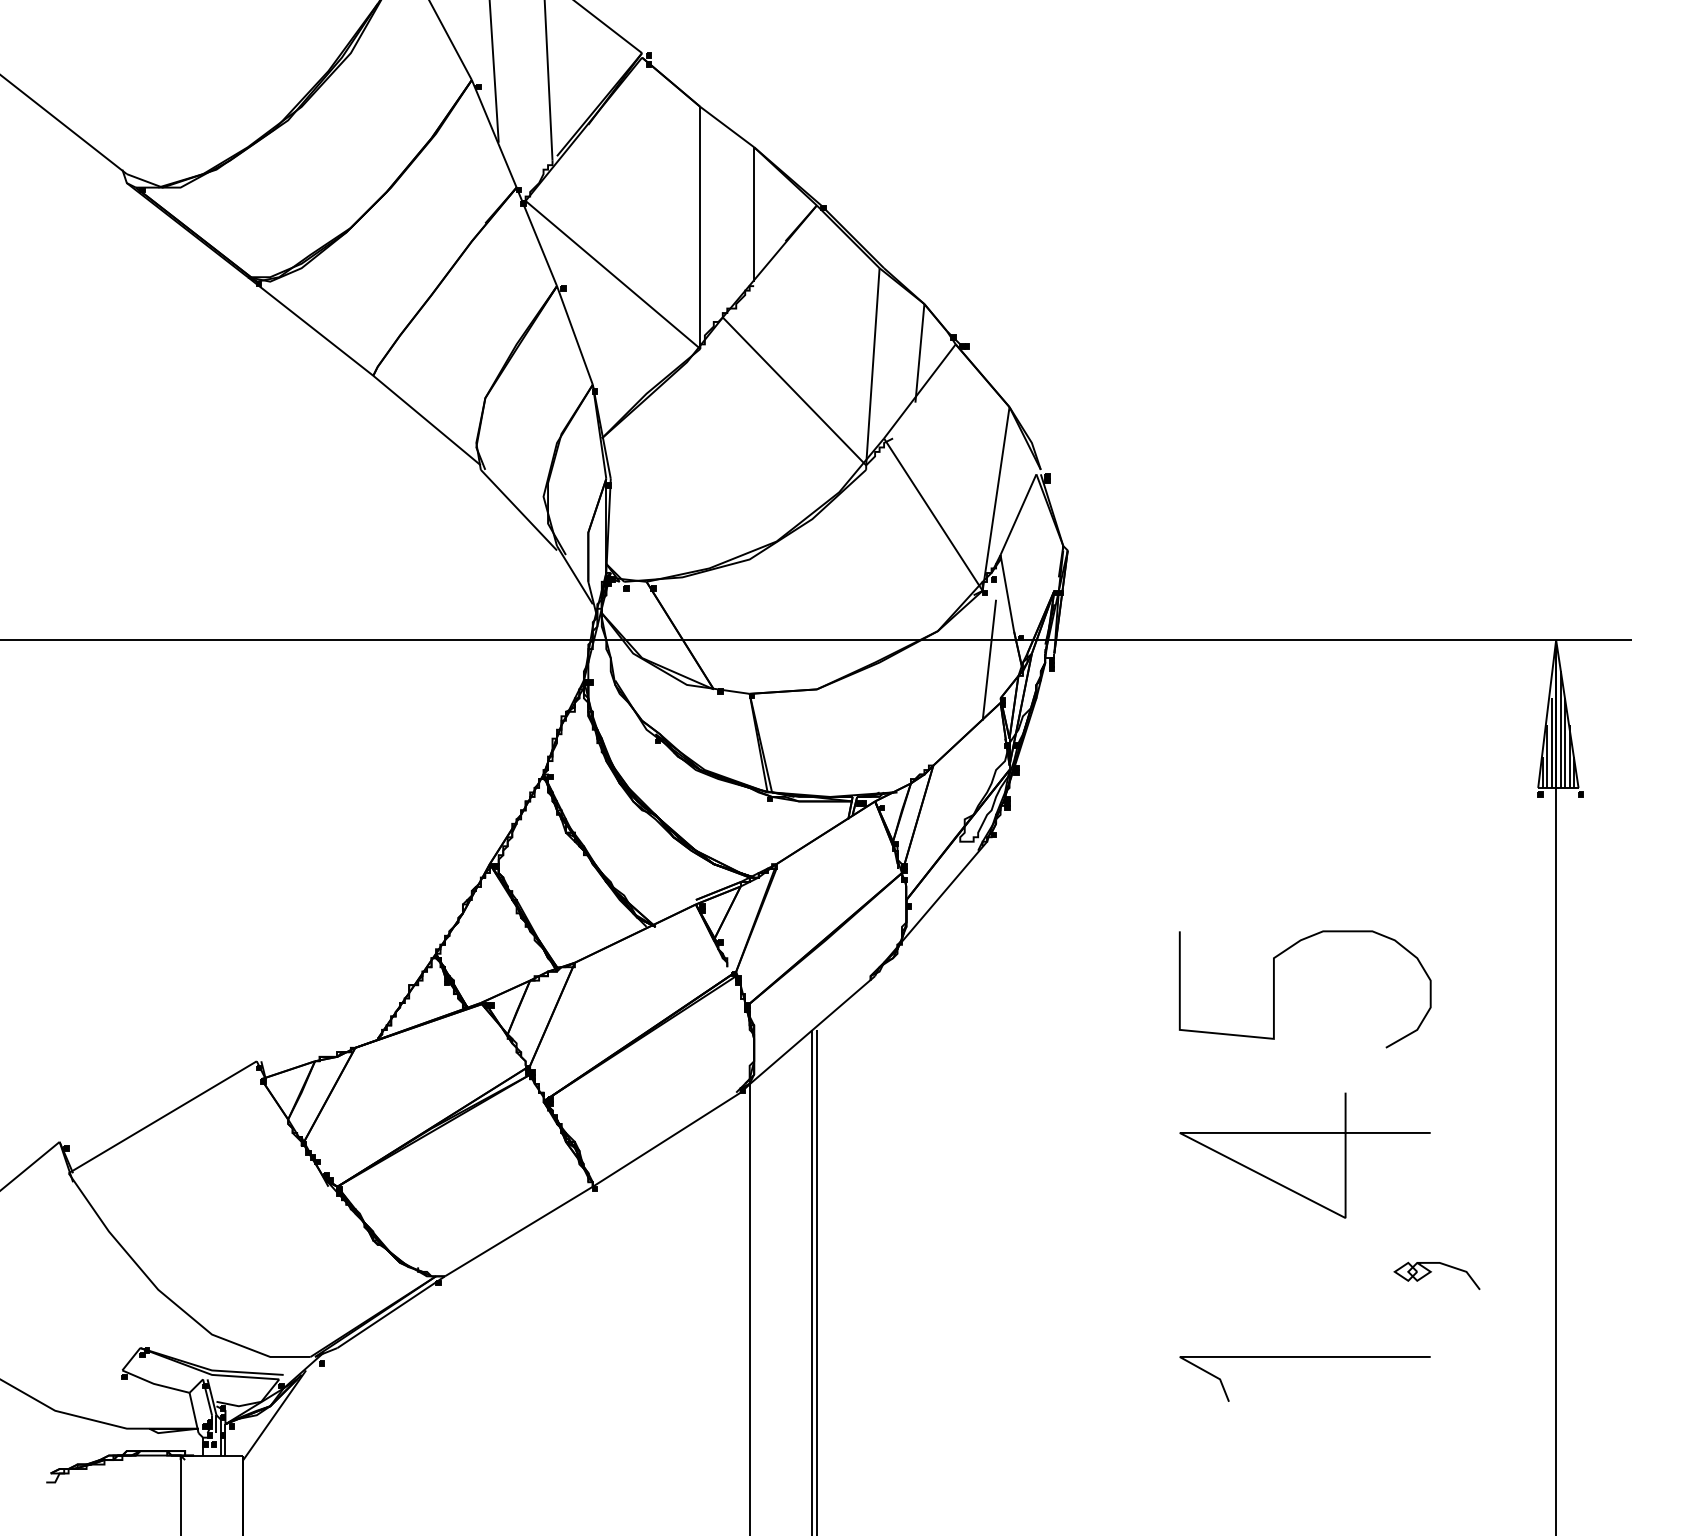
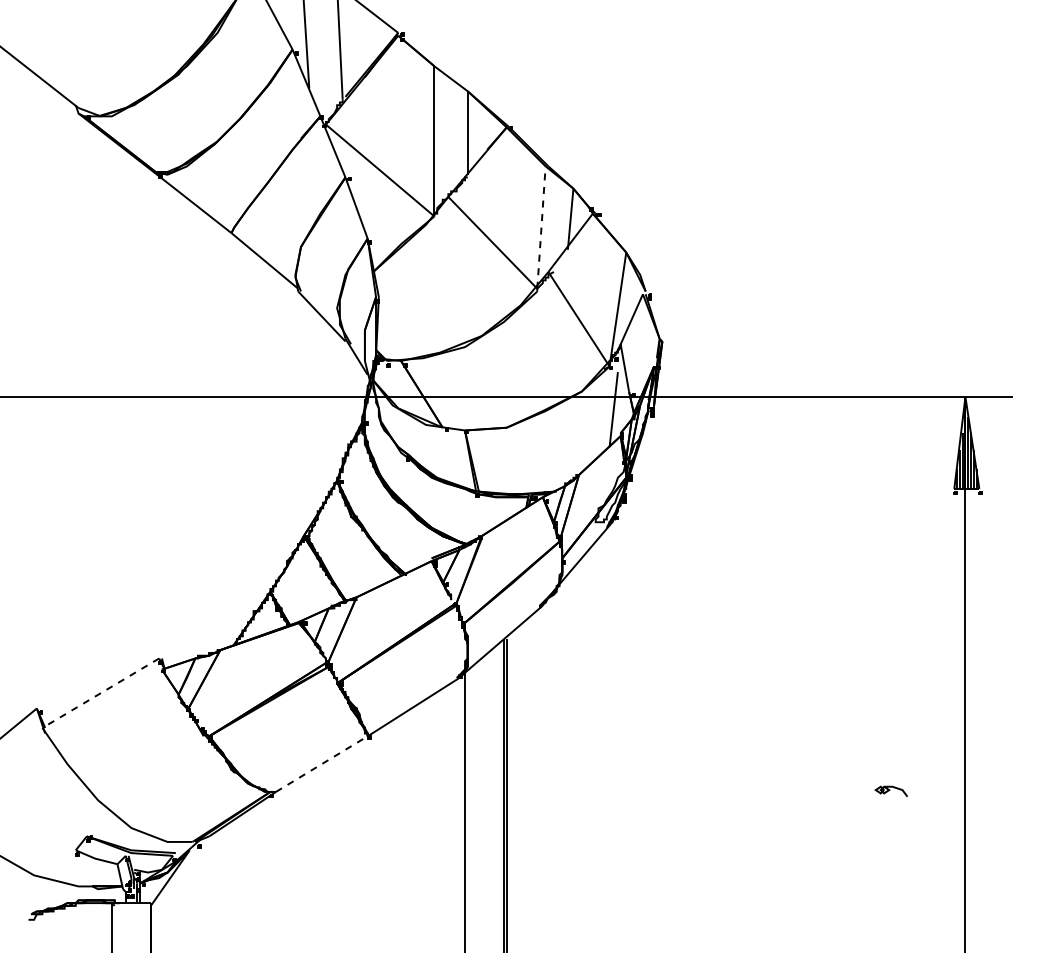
line: (872, 366) -> (541, 227), solid -> dashed
curve: (1275, 988) -> (791, 613), removed
line: (162, 1117) -> (100, 693), solid -> dashed
line: (1304, 1133) -> (809, 703), removed
line: (518, 1232) -> (321, 764), solid -> dashed
part: (1436, 1275) -> (891, 791), size x0.6
line: (1304, 1357) -> (809, 842), removed

